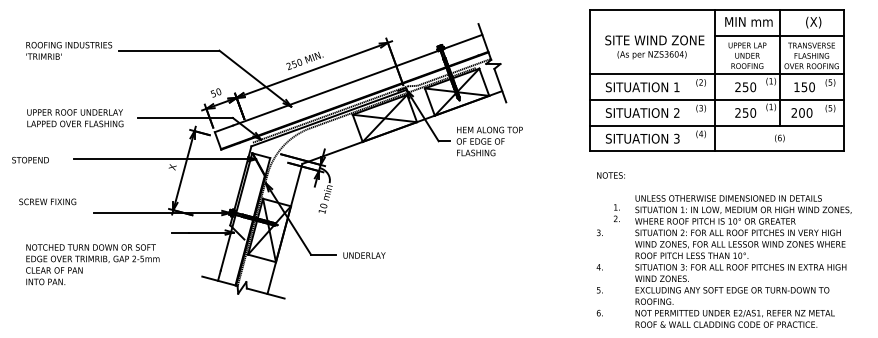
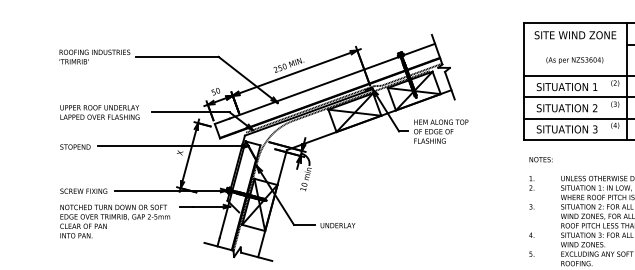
text: (654, 40) -> (575, 35), moved
text: (30, 160) -> (75, 147), moved
text: (47, 201) -> (83, 190), moved
text: (616, 212) -> (531, 182), moved
text: (92, 264) -> (114, 221), moved

